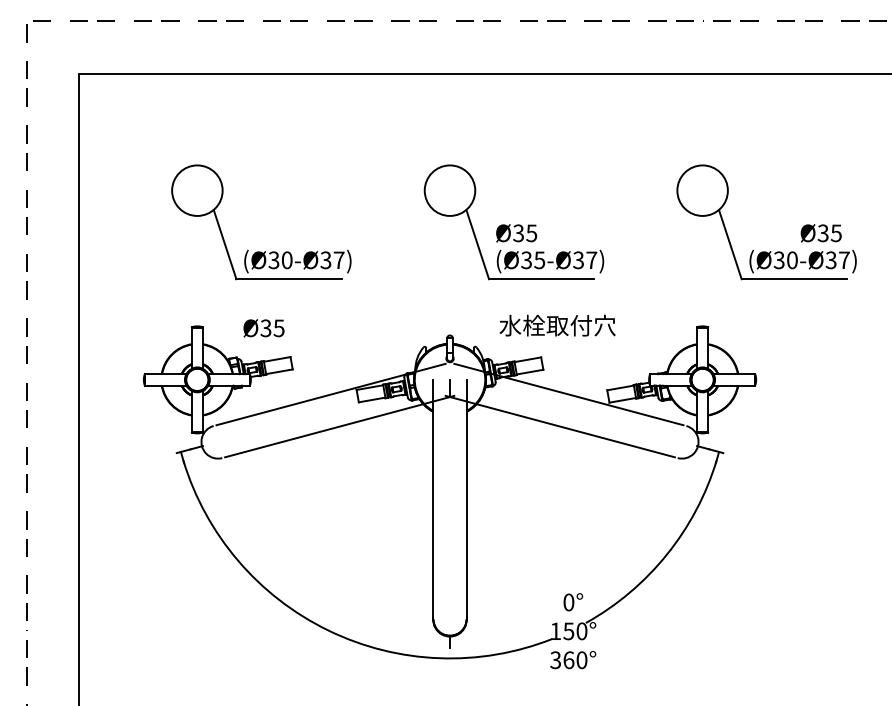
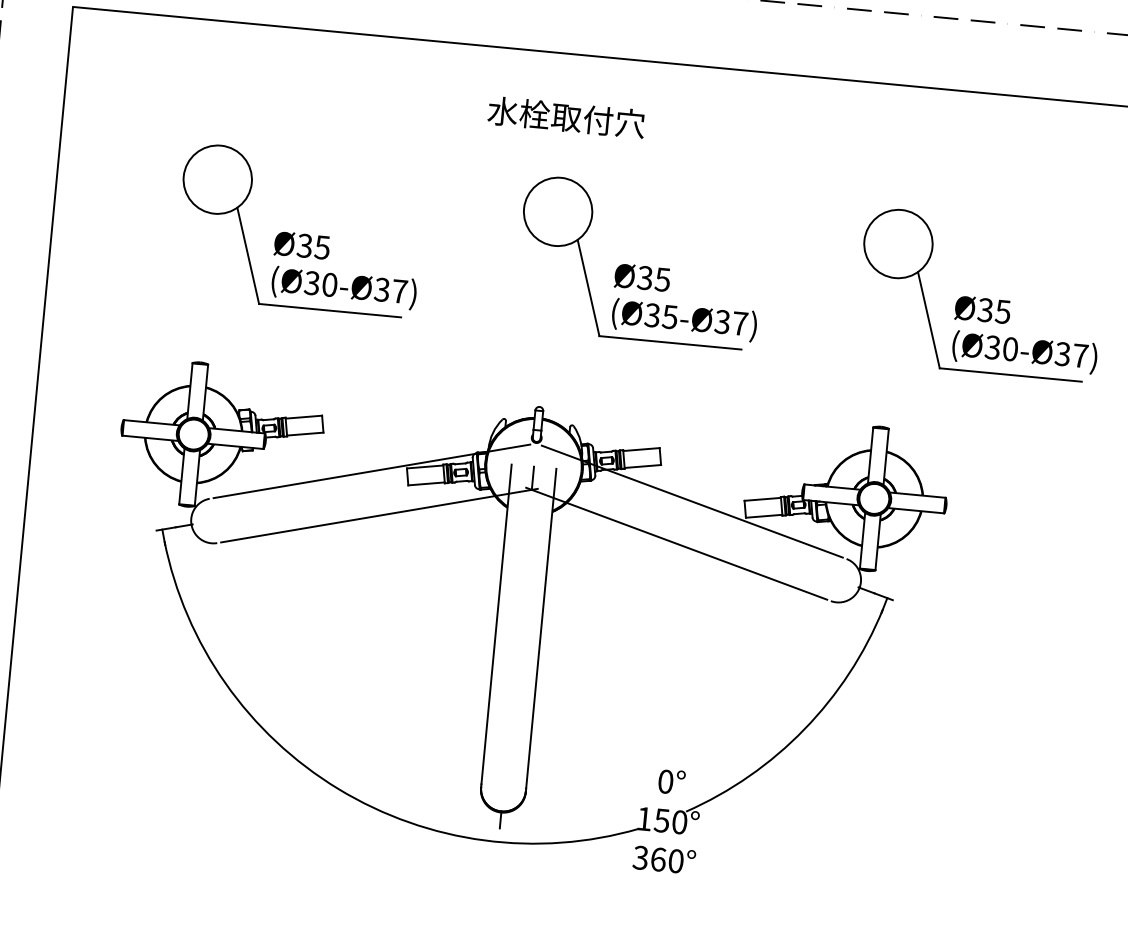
text: (820, 233) -> (981, 310), moved
text: (557, 325) -> (566, 117), moved
text: (263, 328) -> (301, 245), moved

